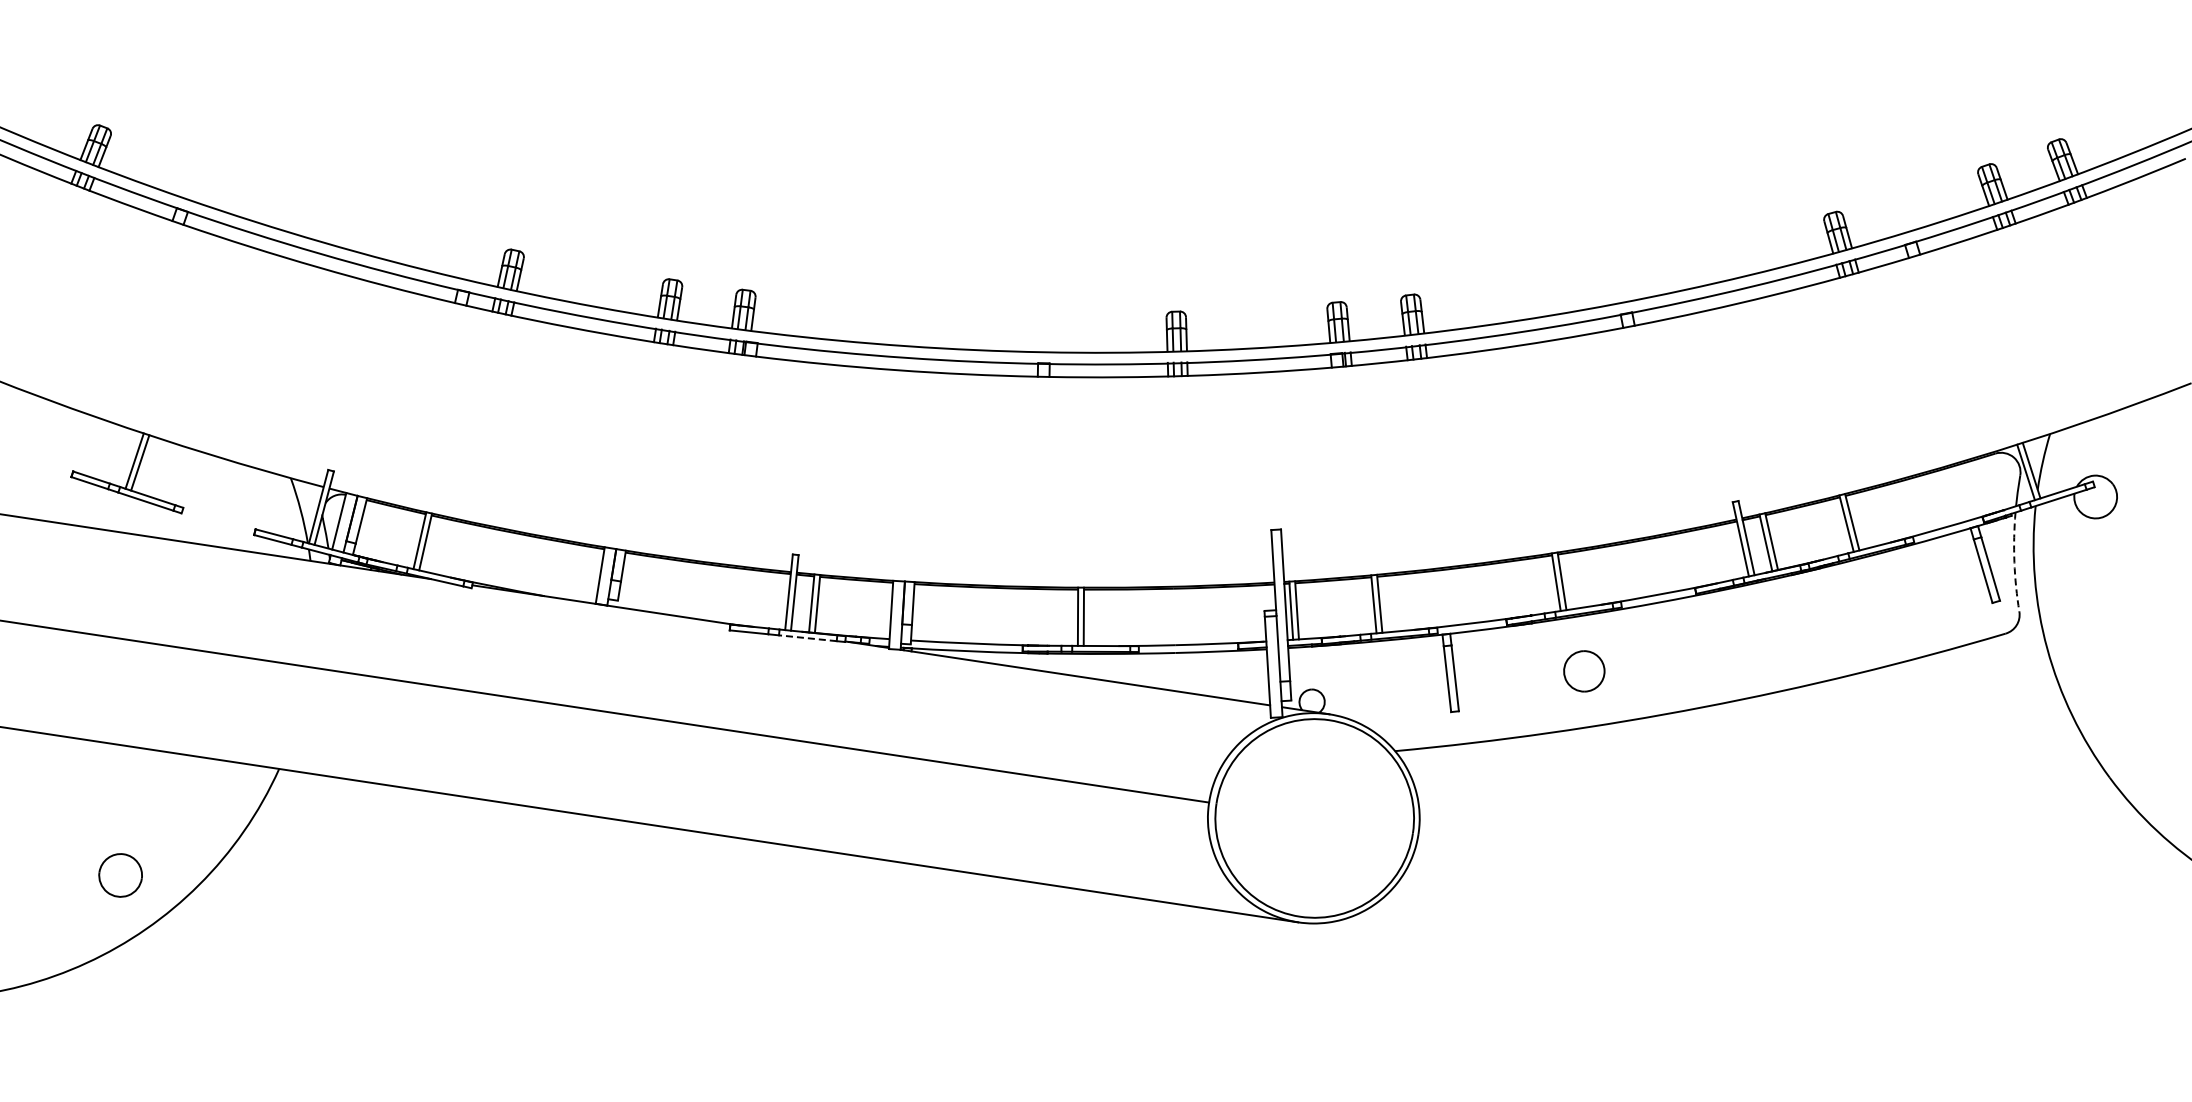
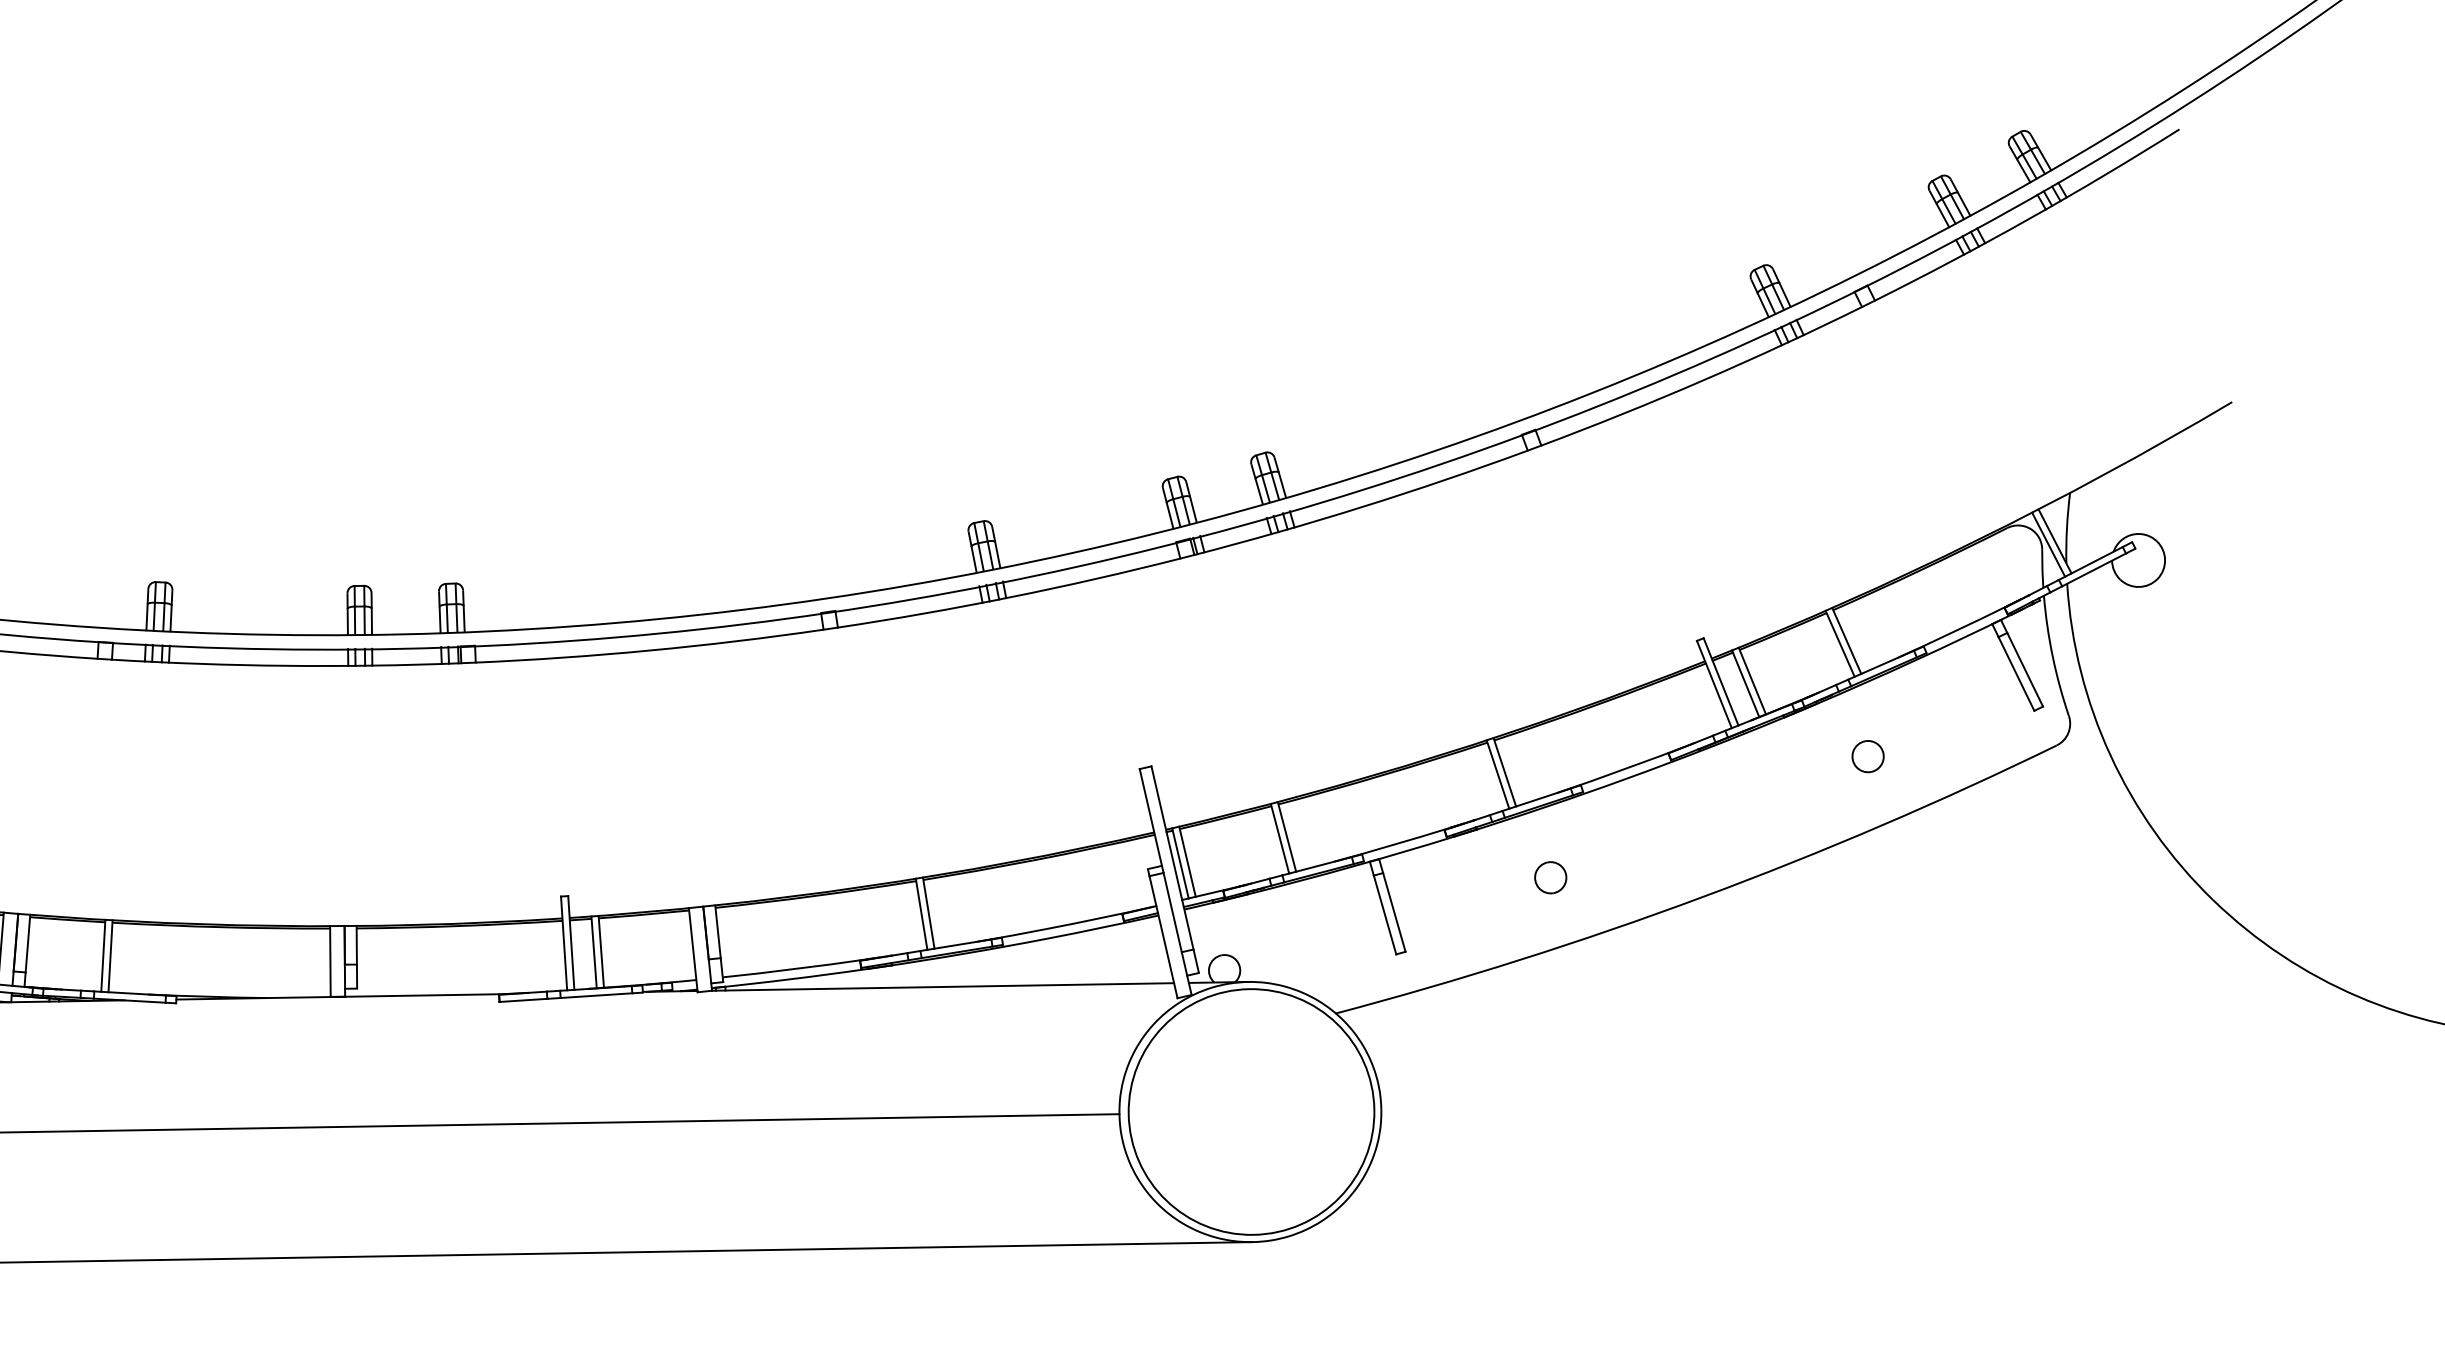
arc: (2014, 562) -> (2052, 656), dashed -> solid
part: (1853, 616) -> (1867, 755), added
line: (807, 638) -> (596, 996), dashed -> solid
part: (1584, 671) -> (1550, 877), size x0.62

